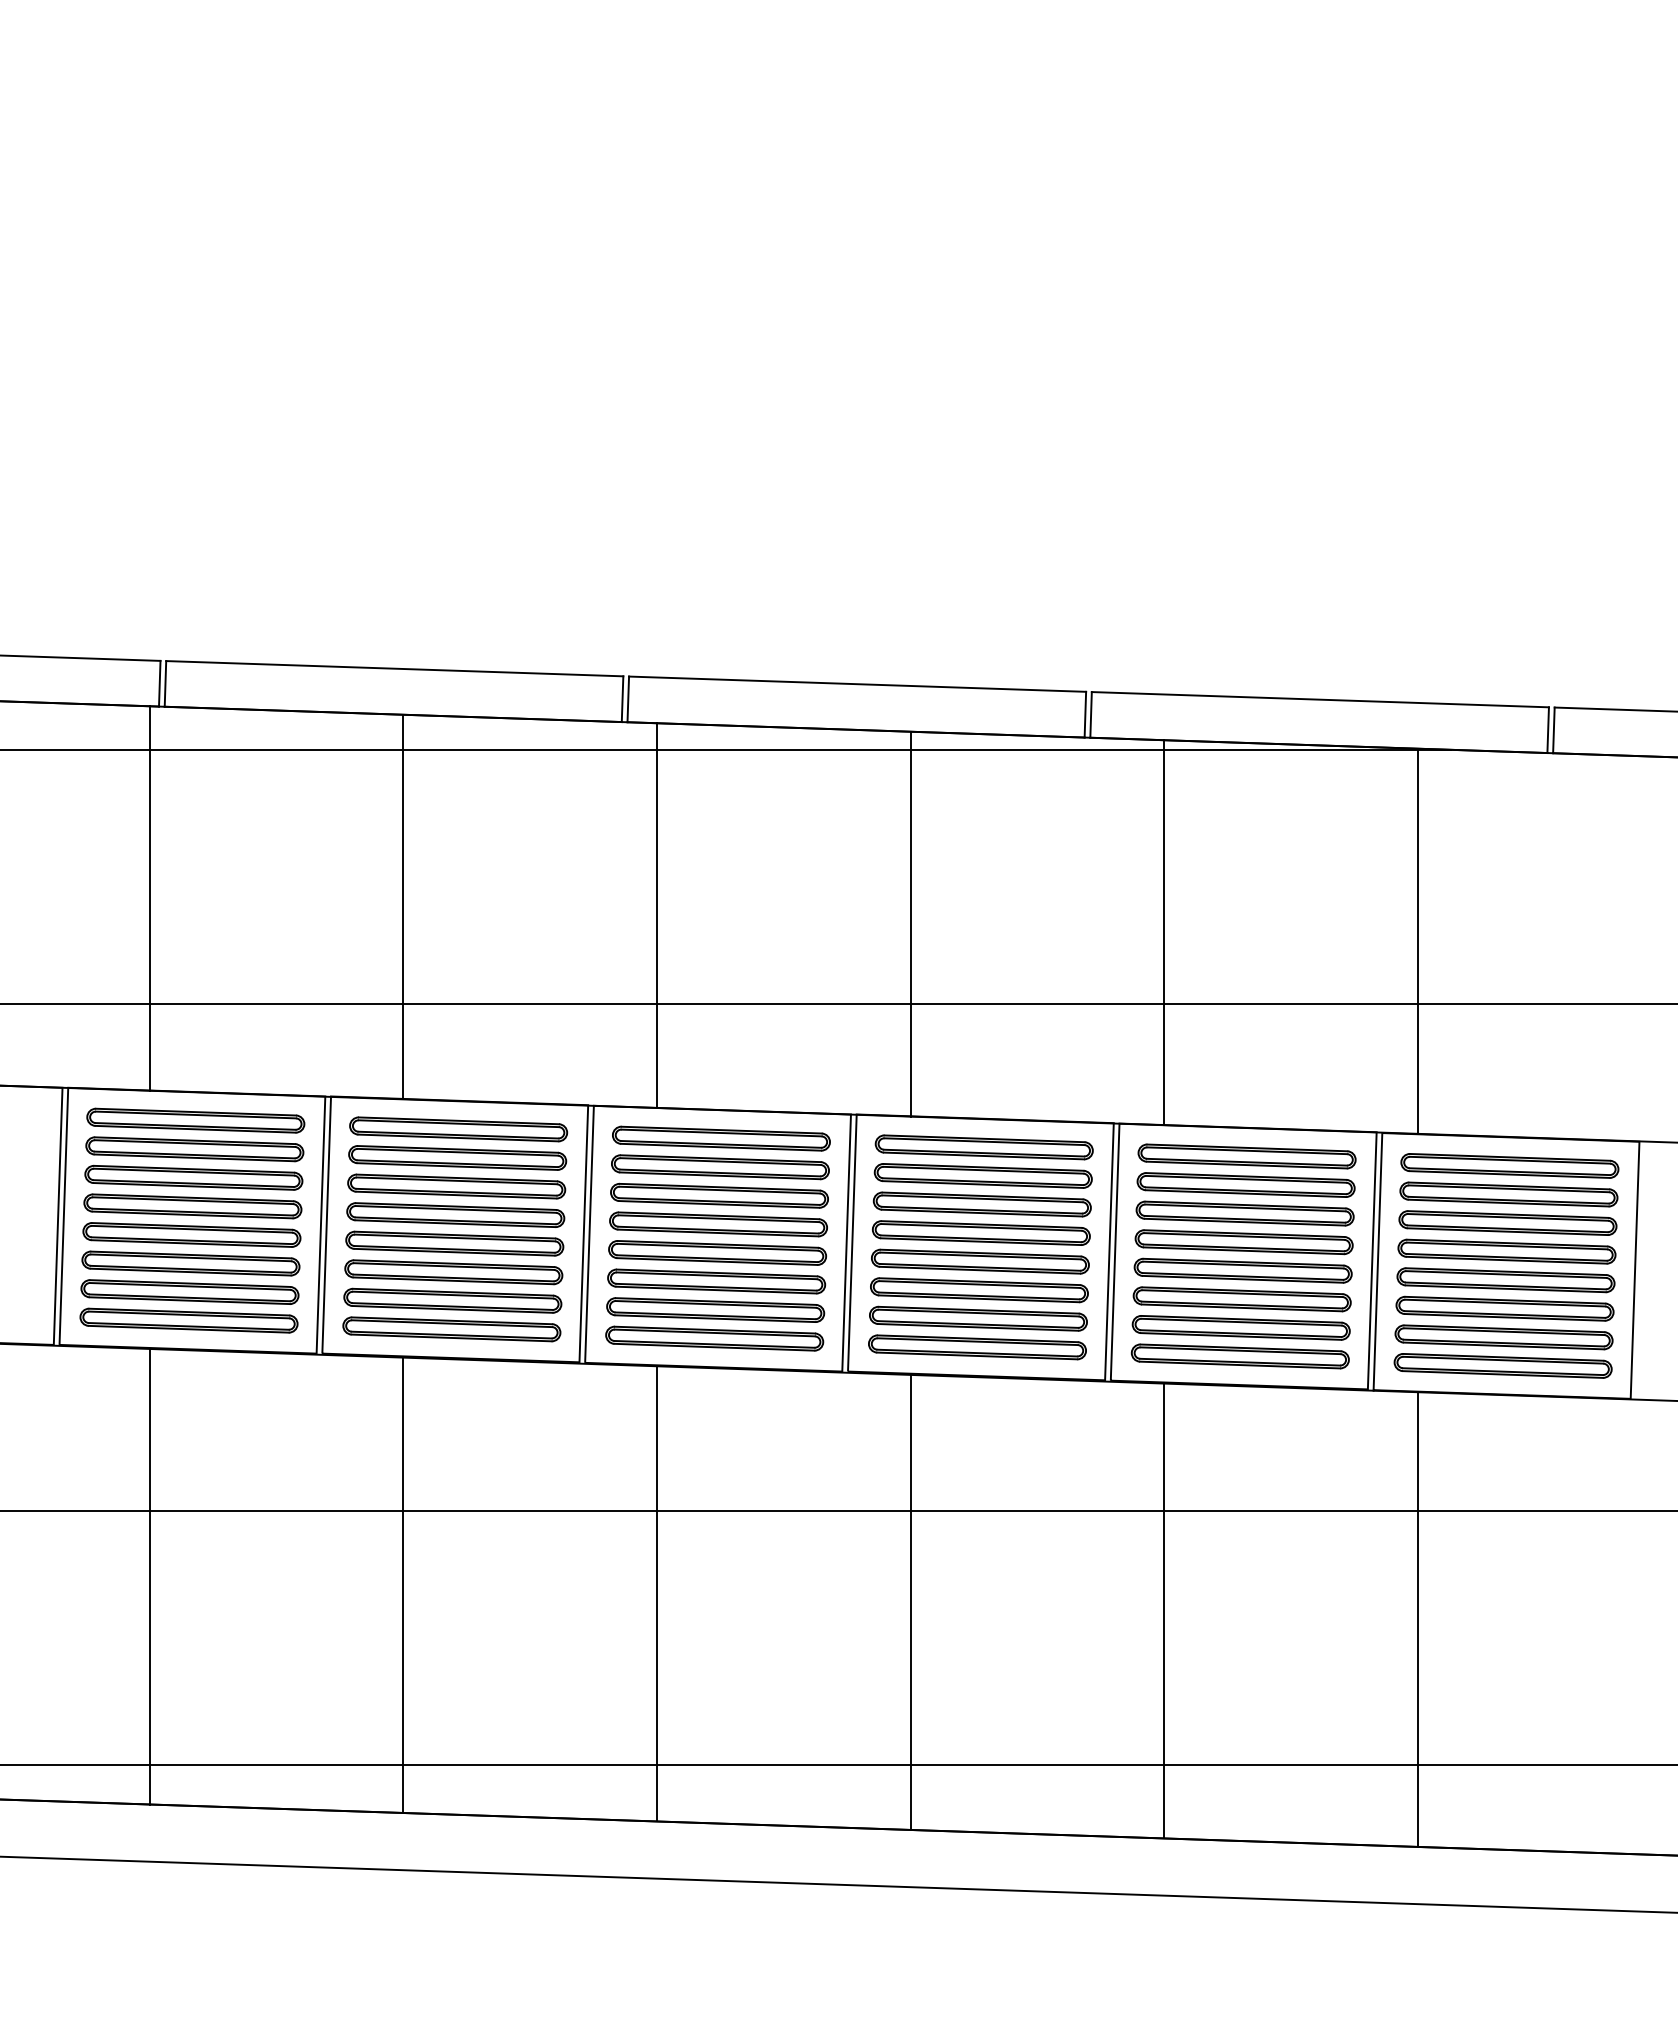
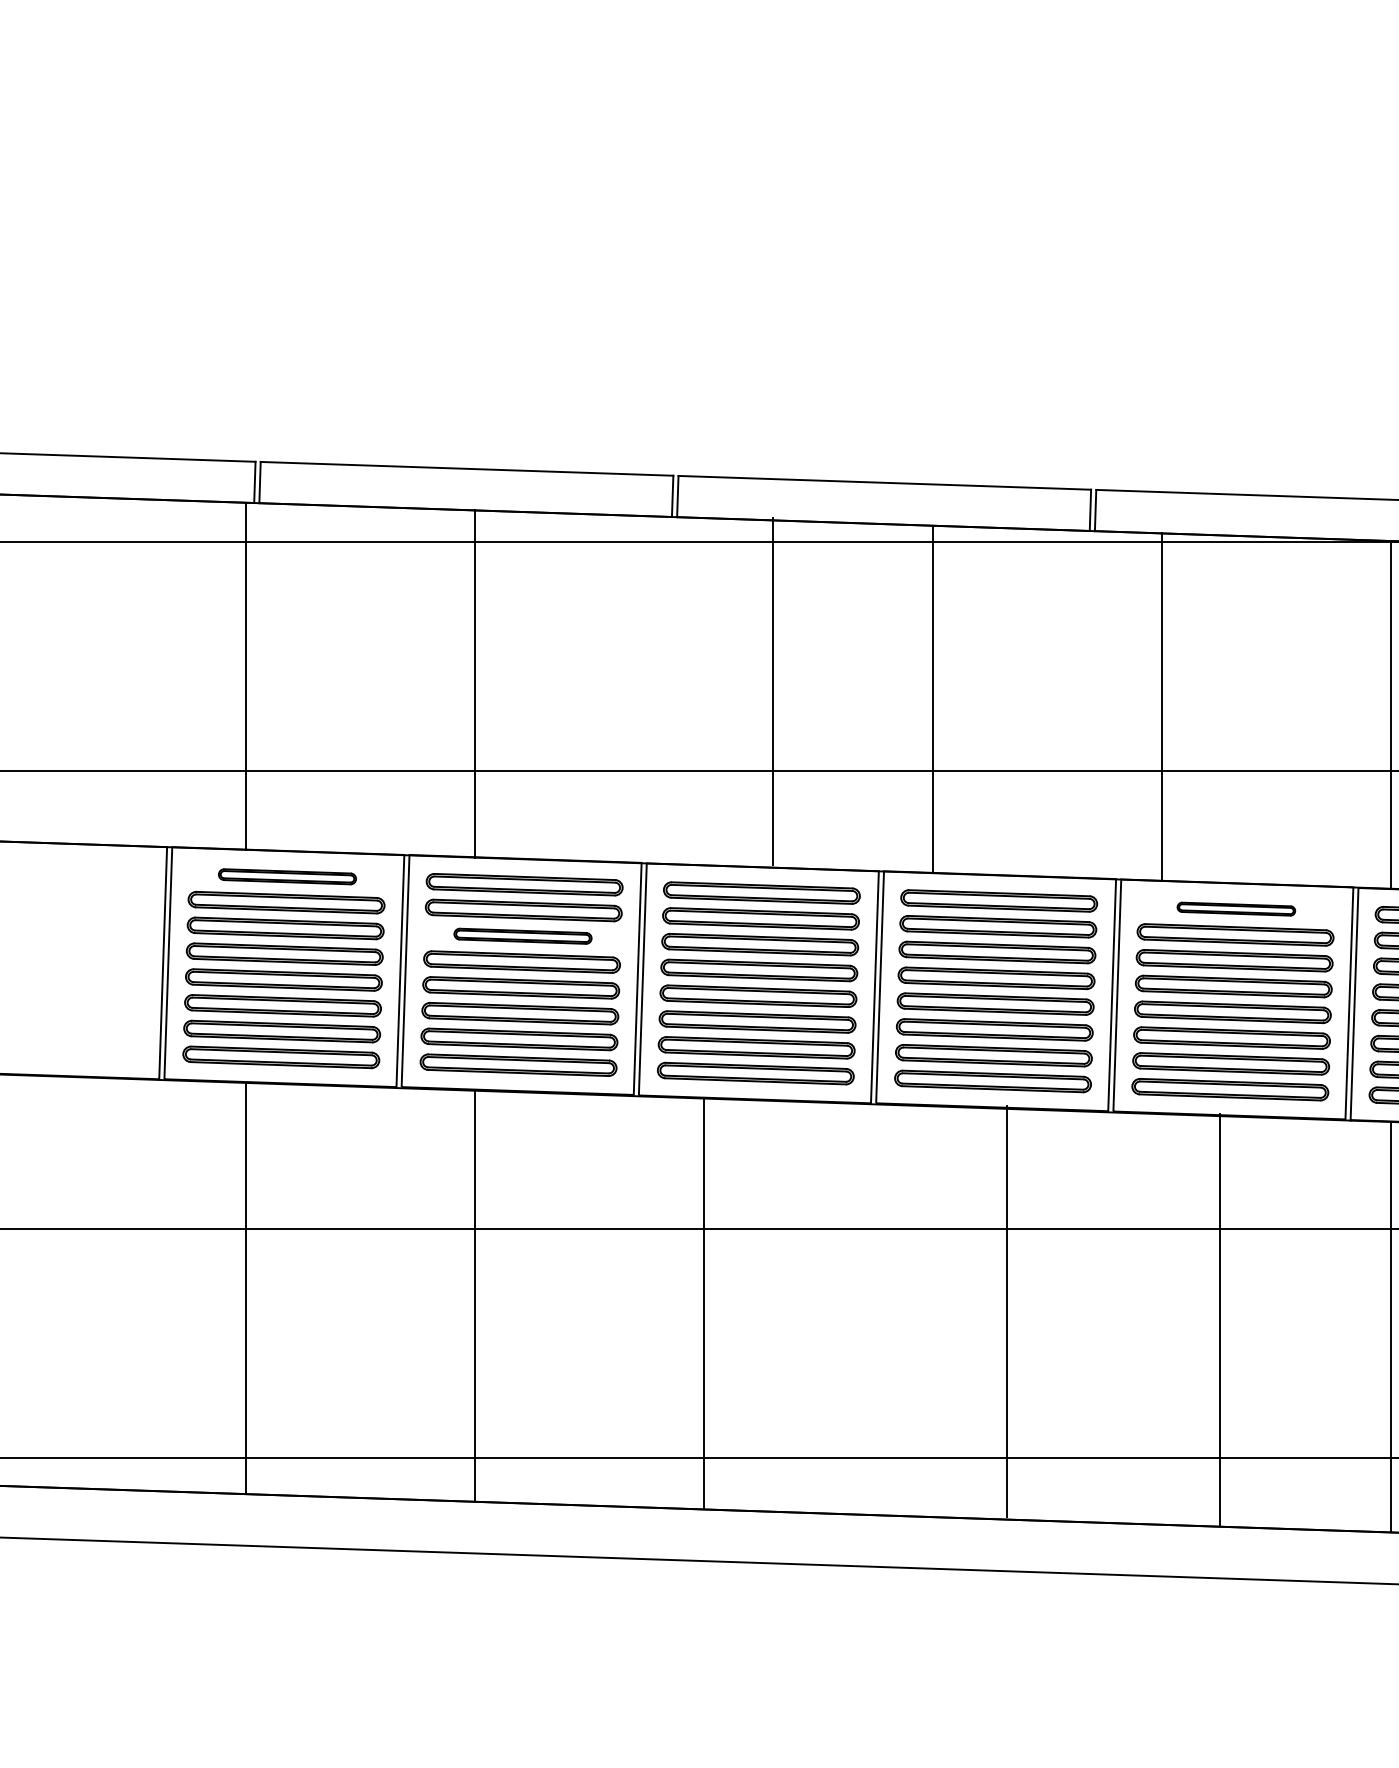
line: (657, 915) -> (773, 691), moved
part: (195, 1120) -> (287, 876), size x0.7
part: (1246, 1156) -> (1235, 909), size x0.6
part: (456, 1186) -> (522, 936), size x0.7
line: (910, 1602) -> (1006, 1311), moved
line: (1164, 1610) -> (1219, 1319), moved

